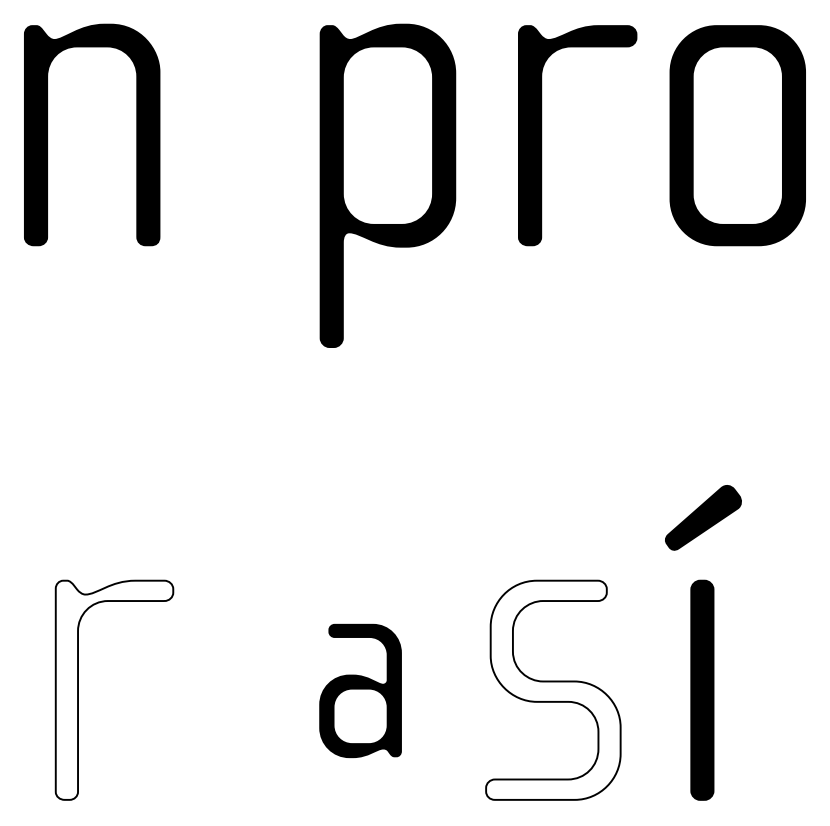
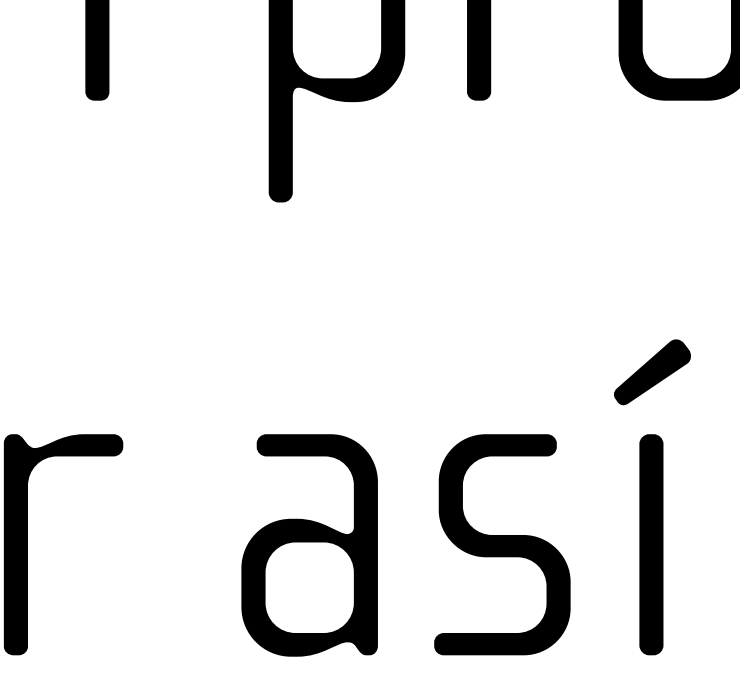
fill: (114, 689) -> (63, 543), added
fill: (553, 689) -> (502, 543), added
part: (360, 690) -> (309, 544), size x1.67

